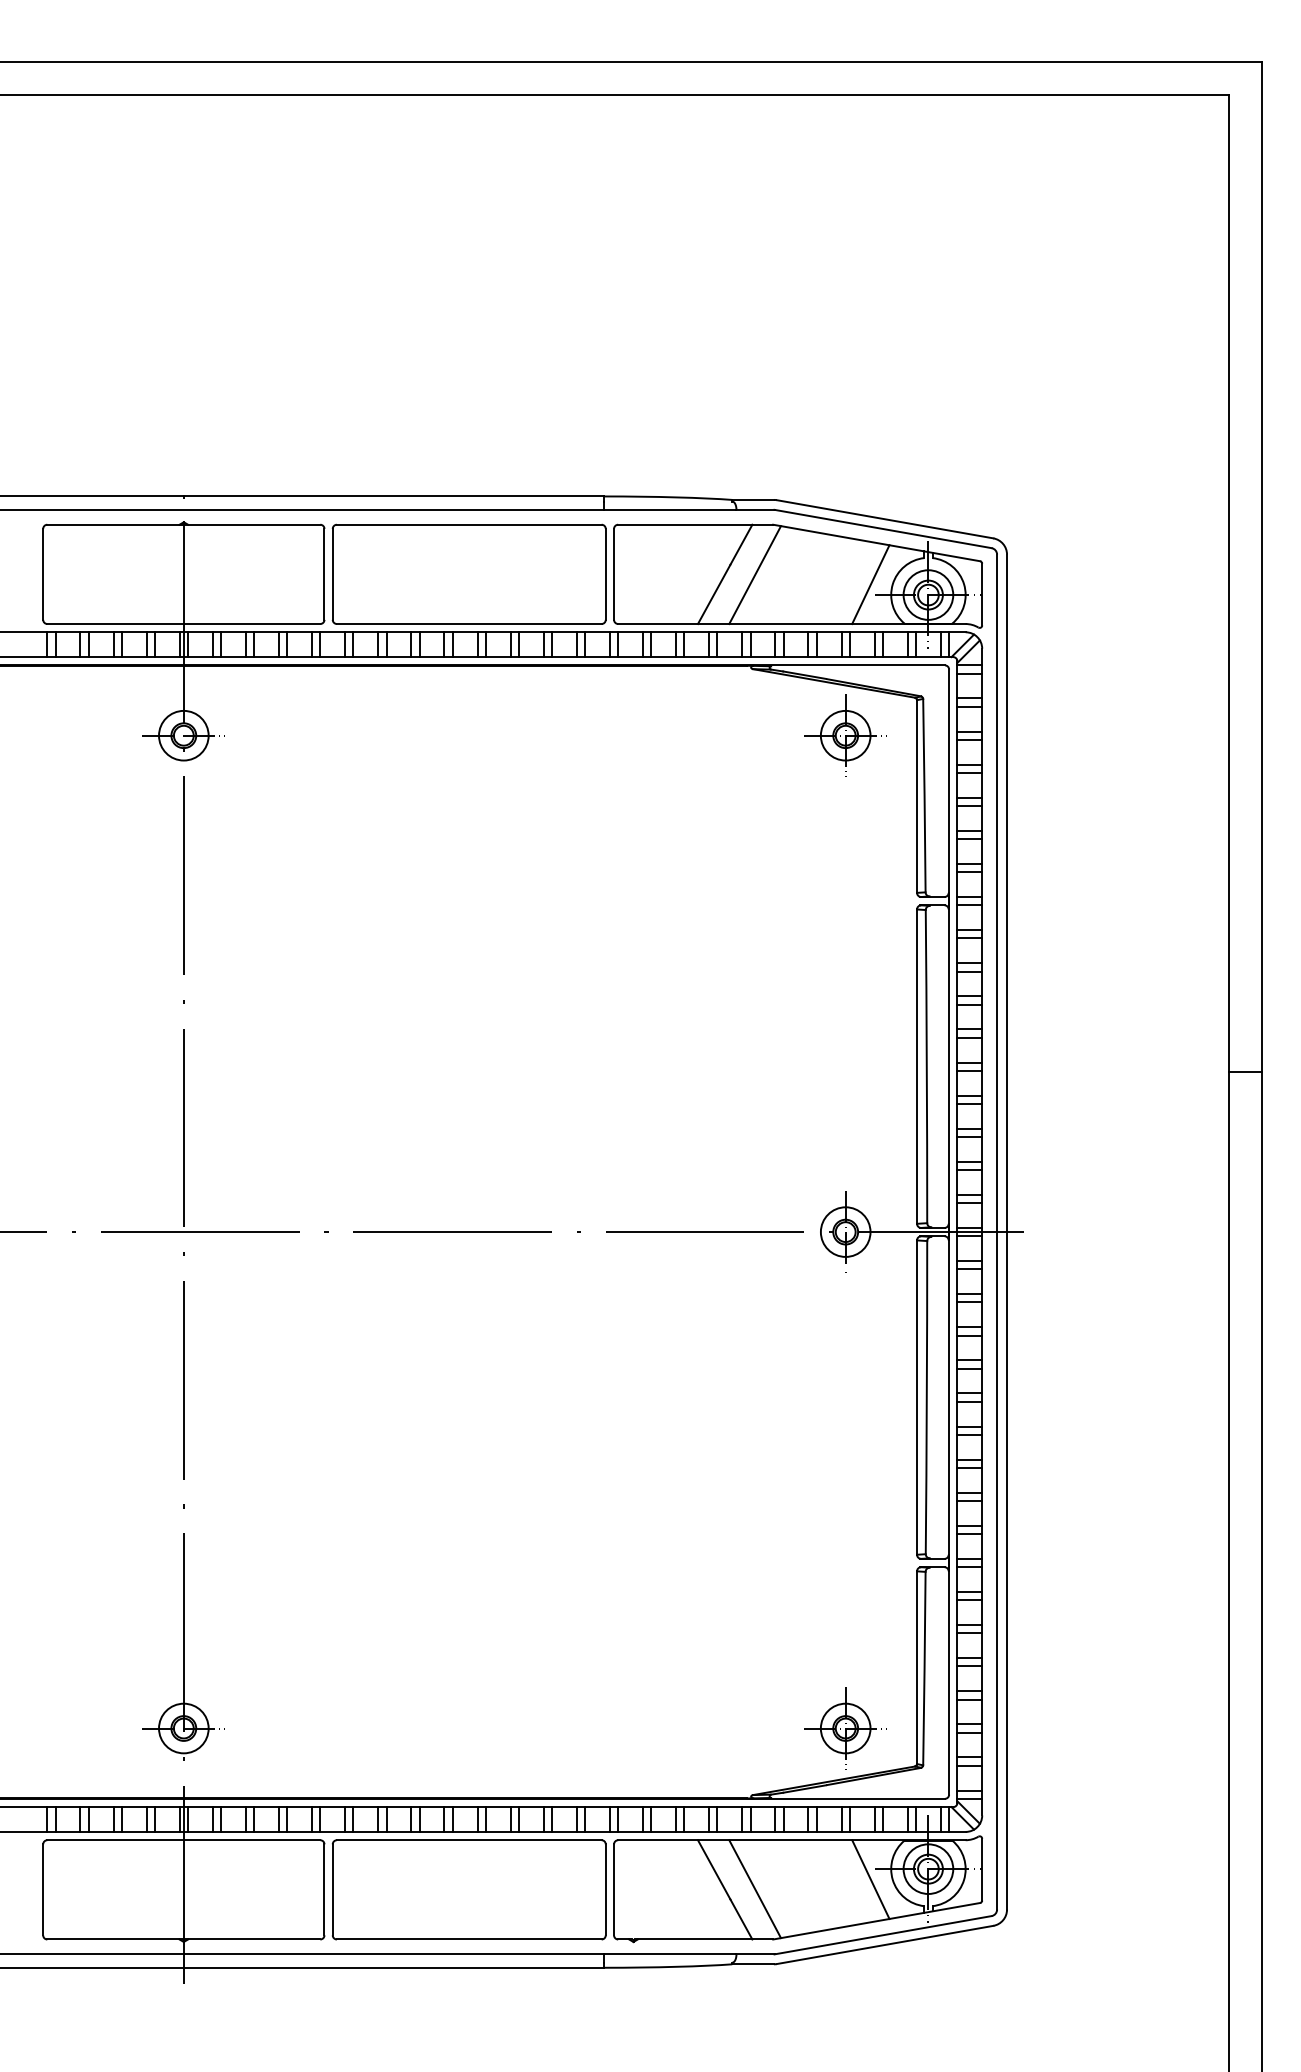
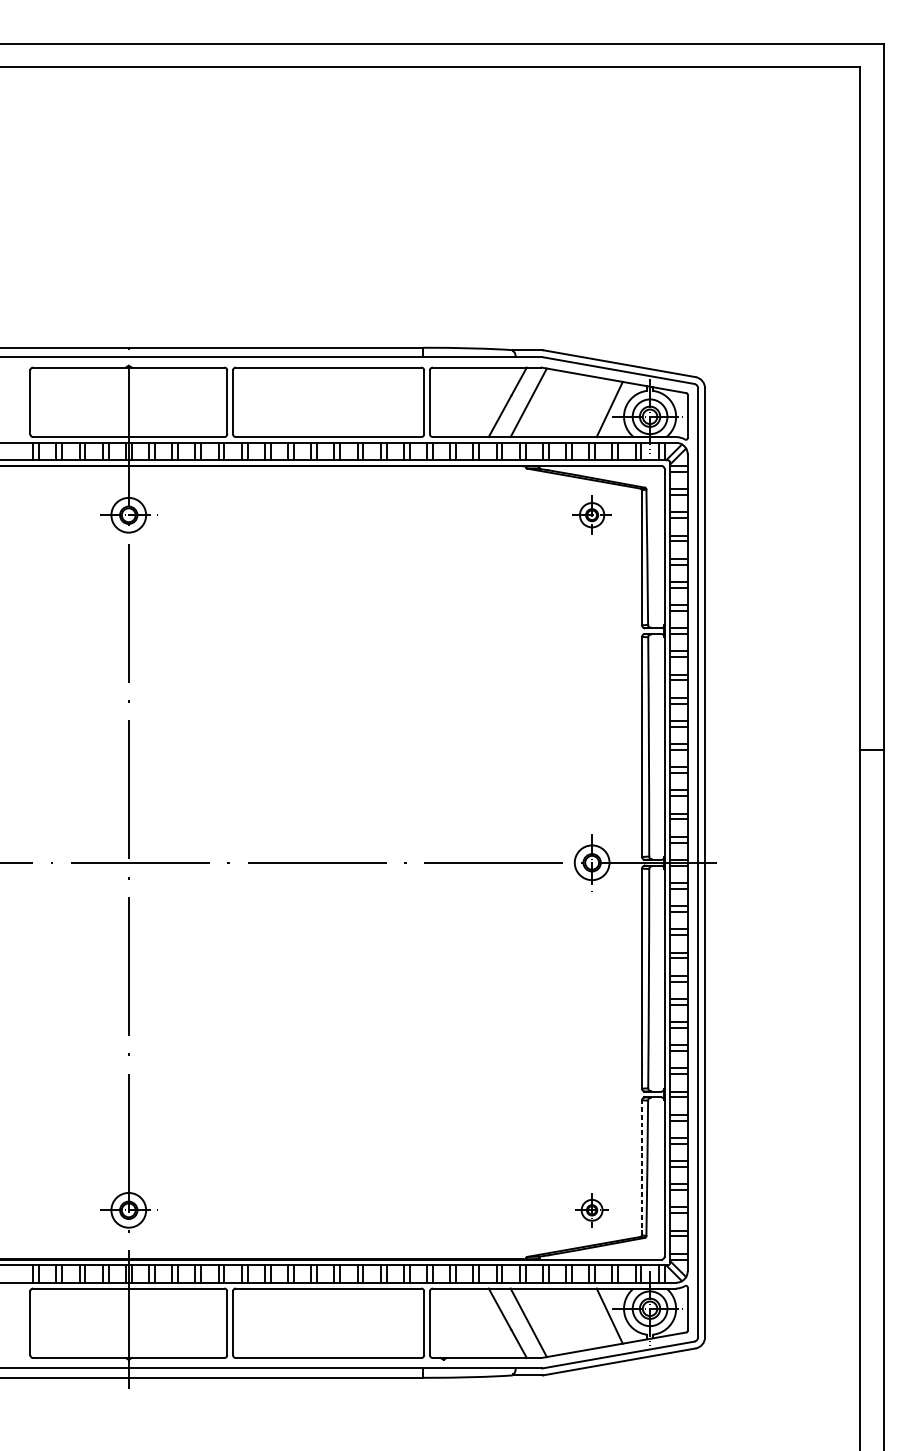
part: (845, 735) -> (592, 515), size x0.7
line: (917, 1667) -> (642, 1167), solid -> dashed
part: (845, 1728) -> (592, 1210), size x0.6

